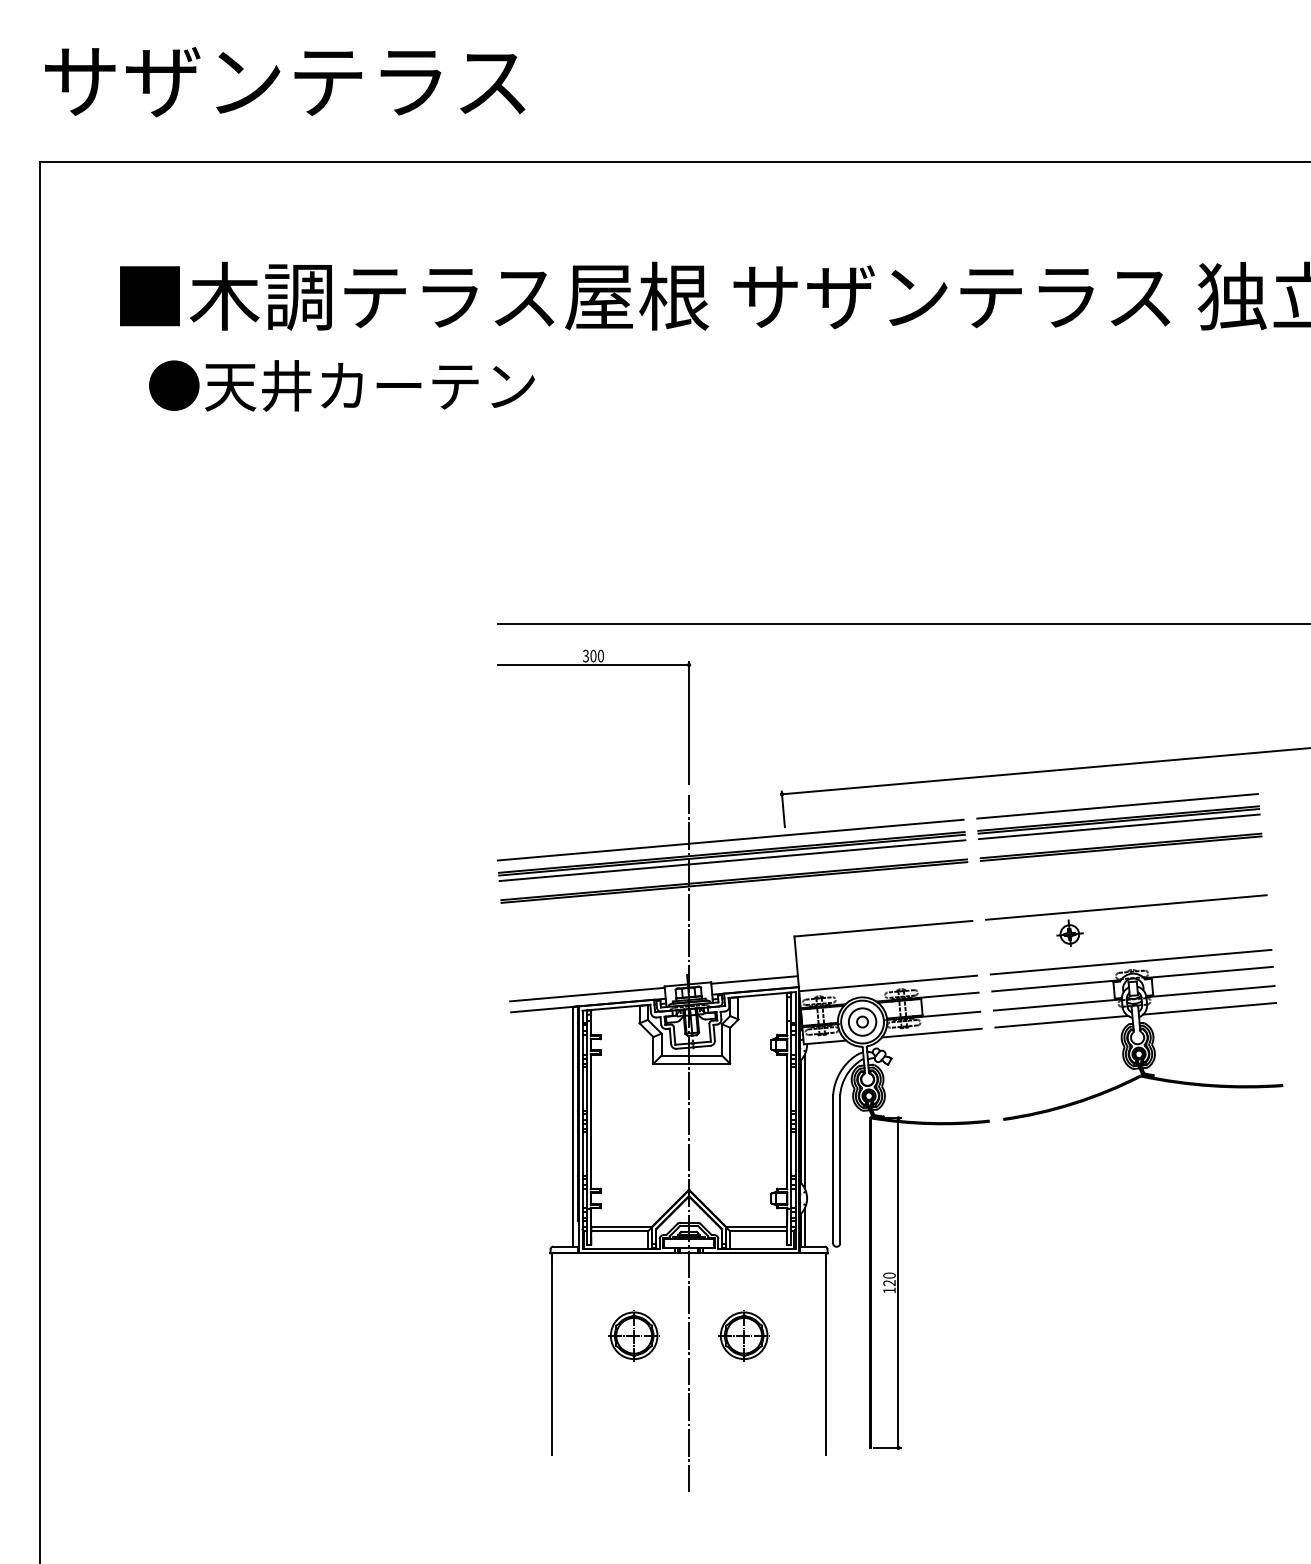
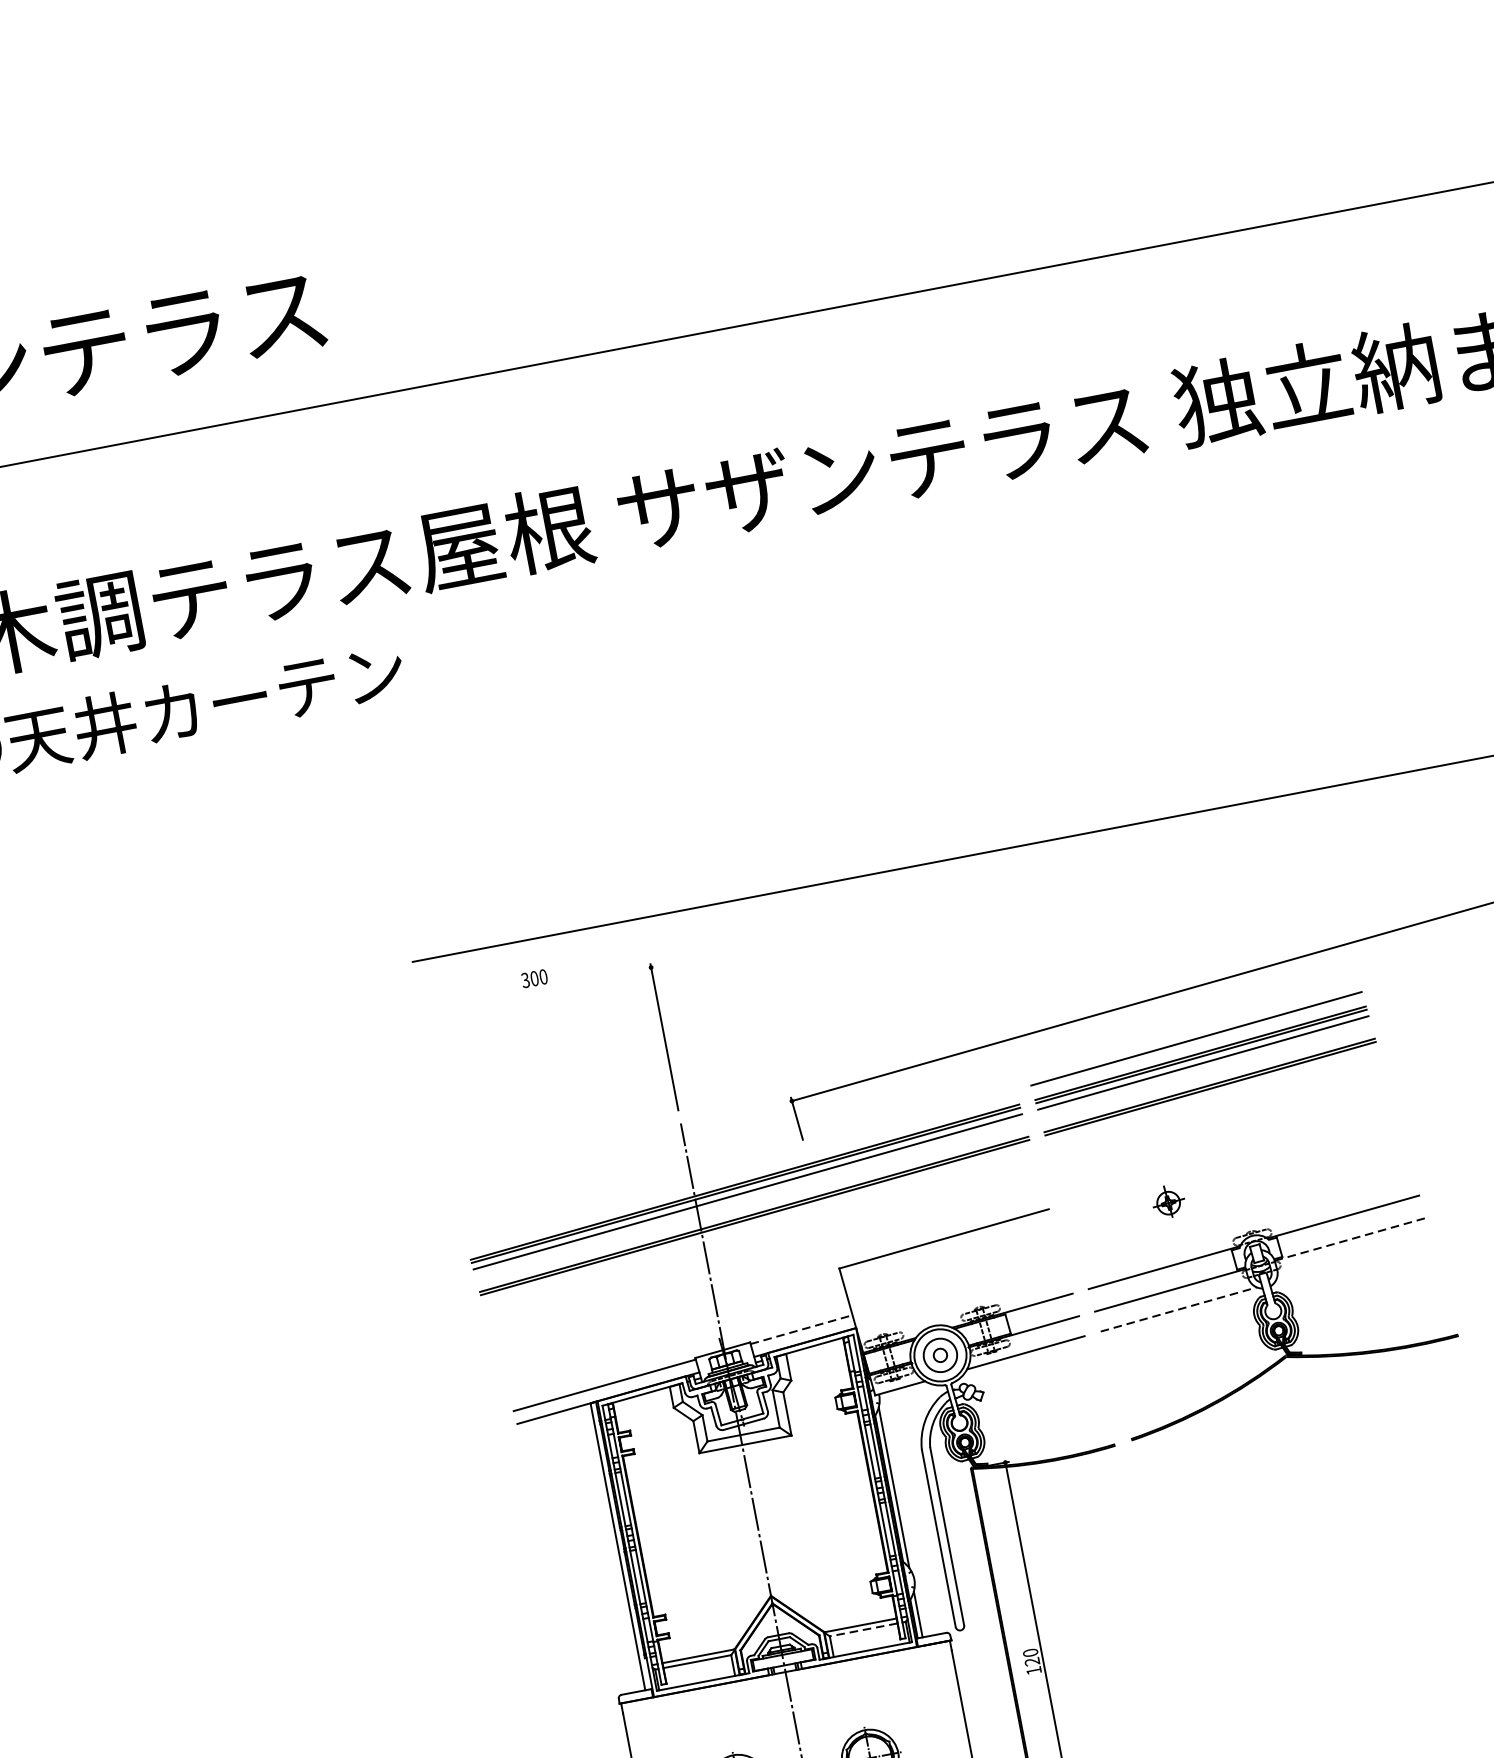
line: (593, 665) -> (536, 989), removed
line: (730, 839) -> (740, 1166), removed
line: (1126, 907) -> (1230, 1157), removed
line: (1130, 961) -> (1247, 1221), removed
line: (755, 979) -> (802, 1328), solid -> dashed
line: (888, 983) -> (962, 1303), removed
line: (1210, 991) -> (1350, 1239), solid -> dashed
line: (1209, 1008) -> (1352, 1259), removed
line: (1061, 1021) -> (1178, 1309), solid -> dashed
line: (758, 1231) -> (863, 1629), solid -> dashed

